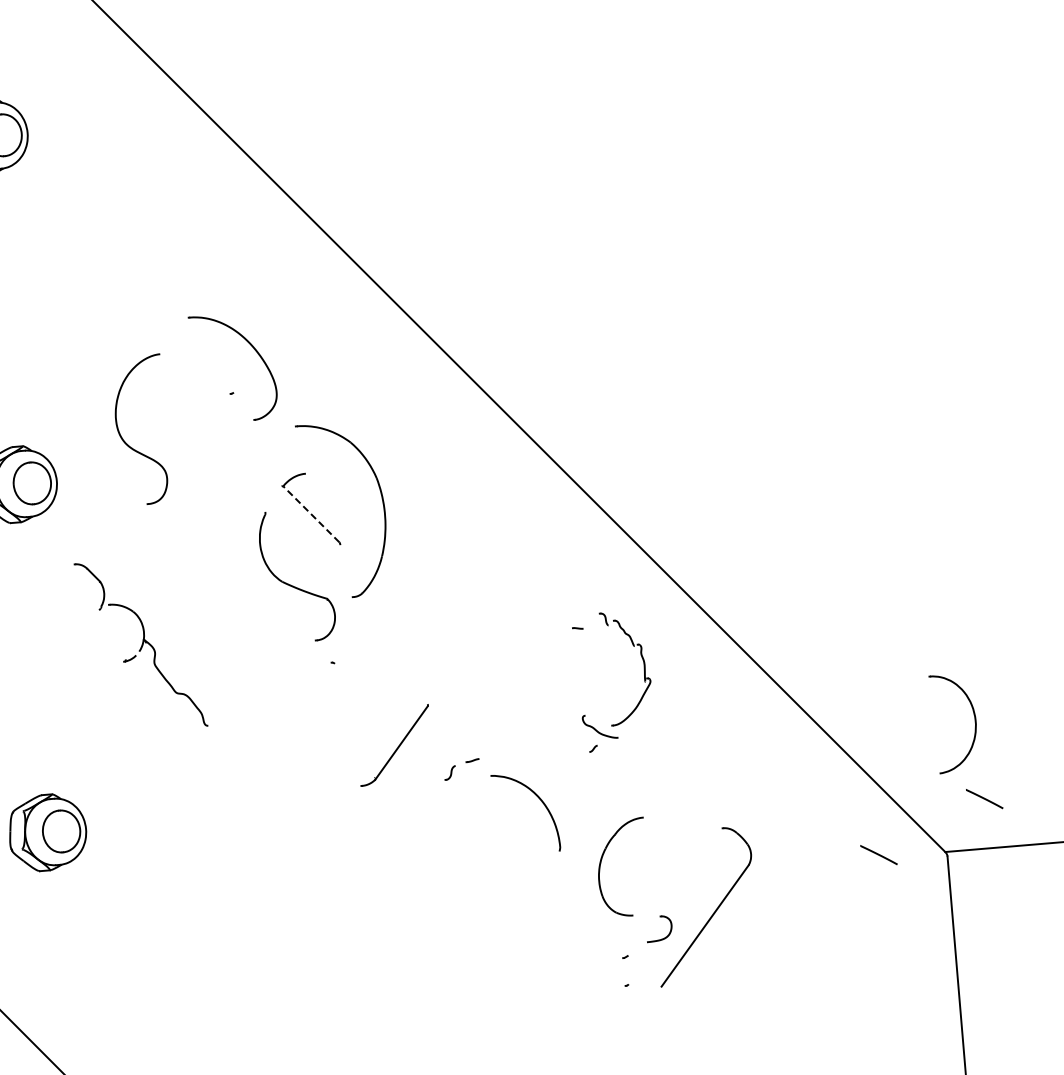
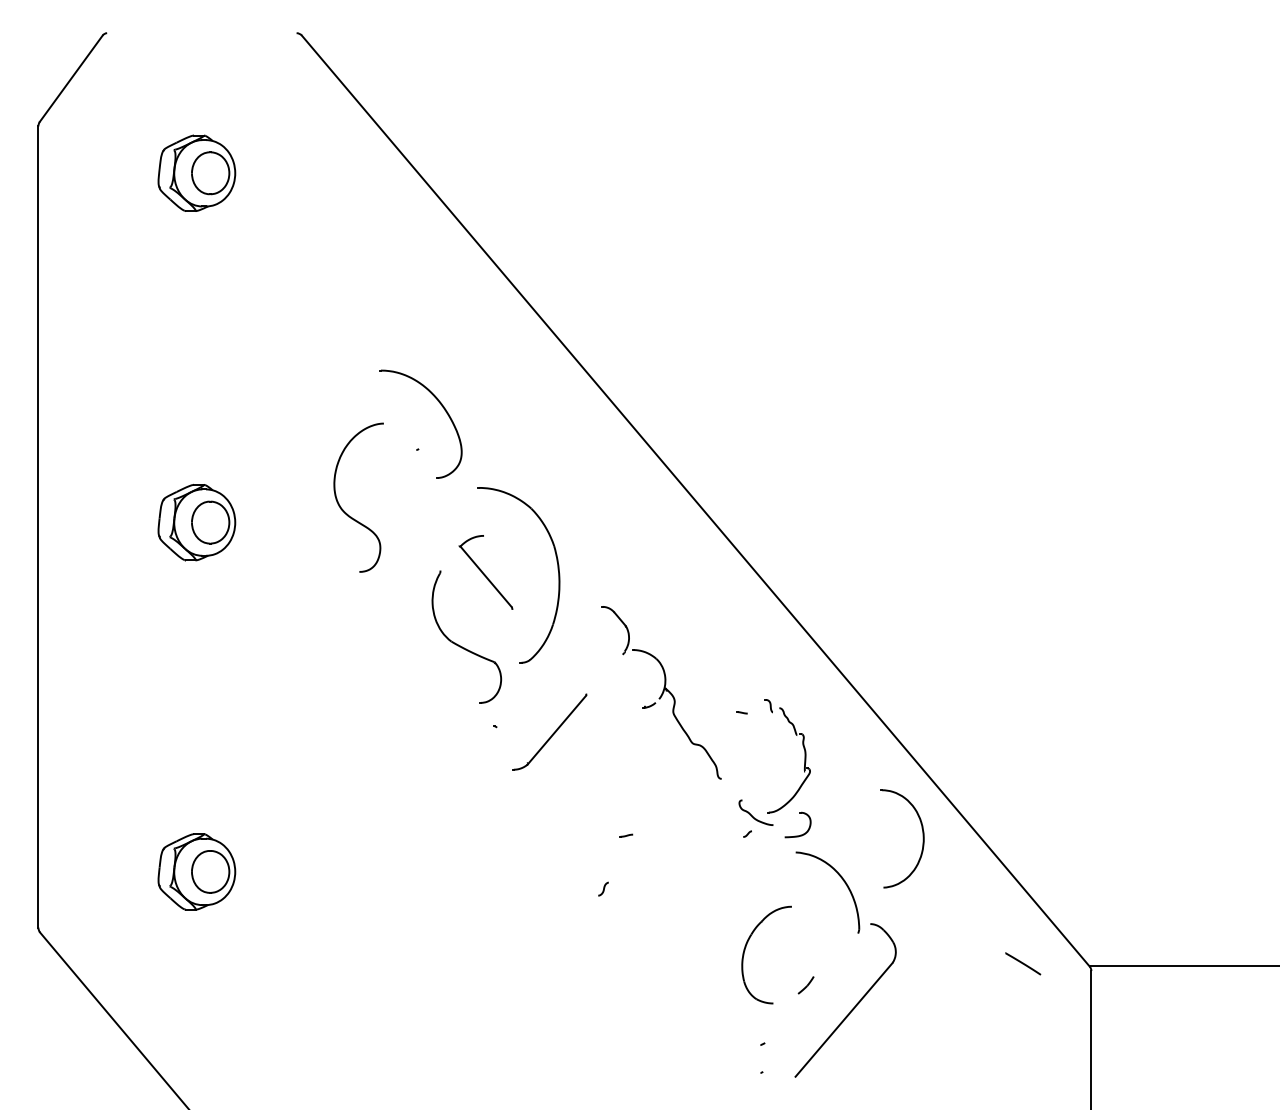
part: (128, 444) -> (344, 510), moved
line: (311, 513) -> (486, 576), dashed -> solid
part: (141, 644) -> (661, 692), moved
part: (974, 721) -> (922, 838), moved
part: (394, 744) -> (549, 731), moved
part: (450, 772) -> (603, 888), moved
line: (984, 798) -> (1133, 916), removed
part: (539, 799) -> (842, 880), moved
part: (663, 894) -> (805, 985), added
part: (662, 938) -> (800, 834), moved

